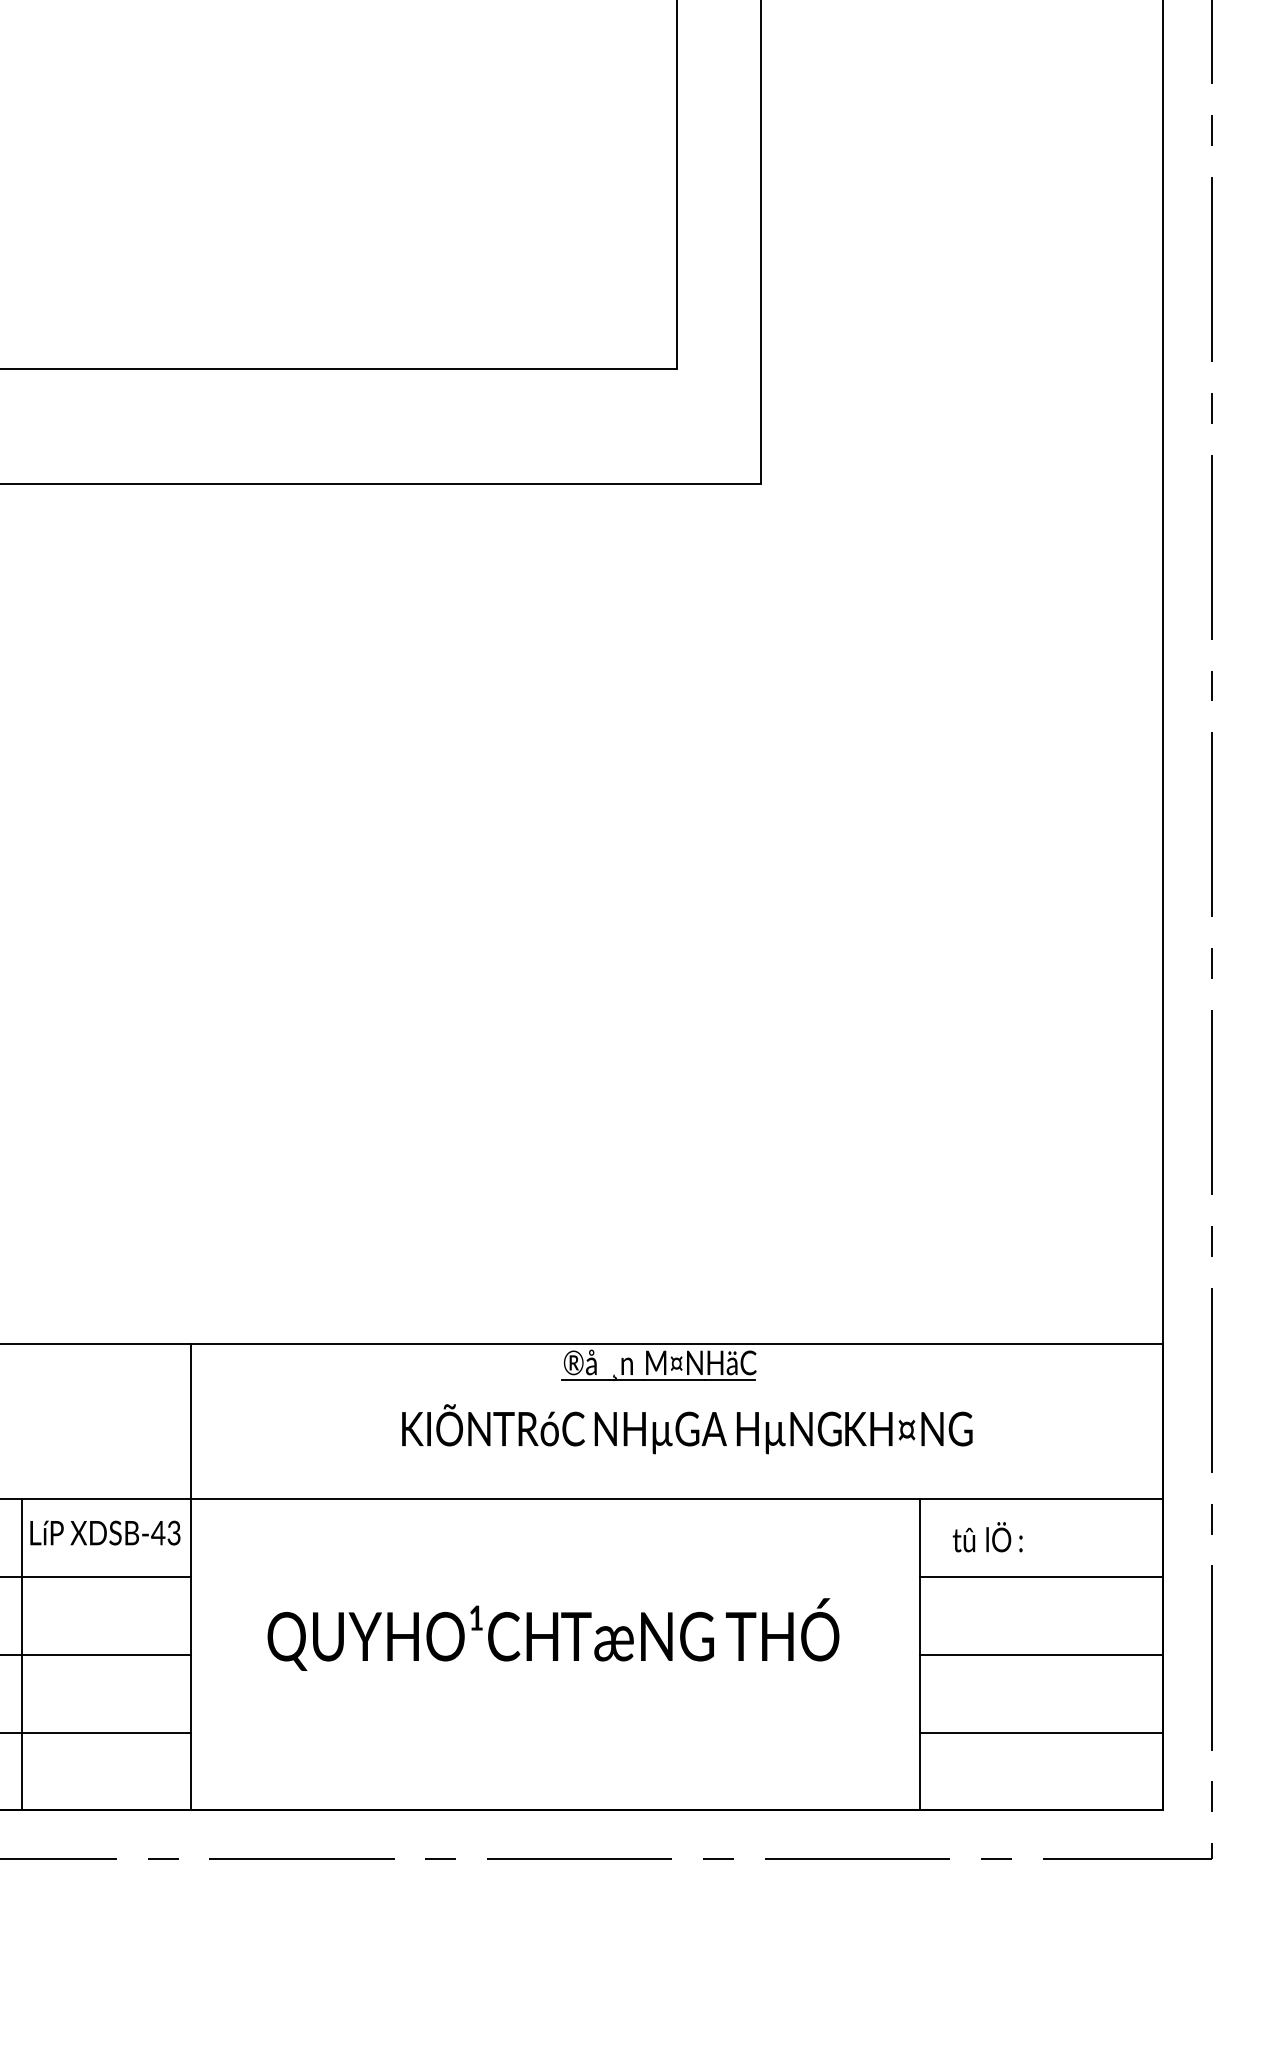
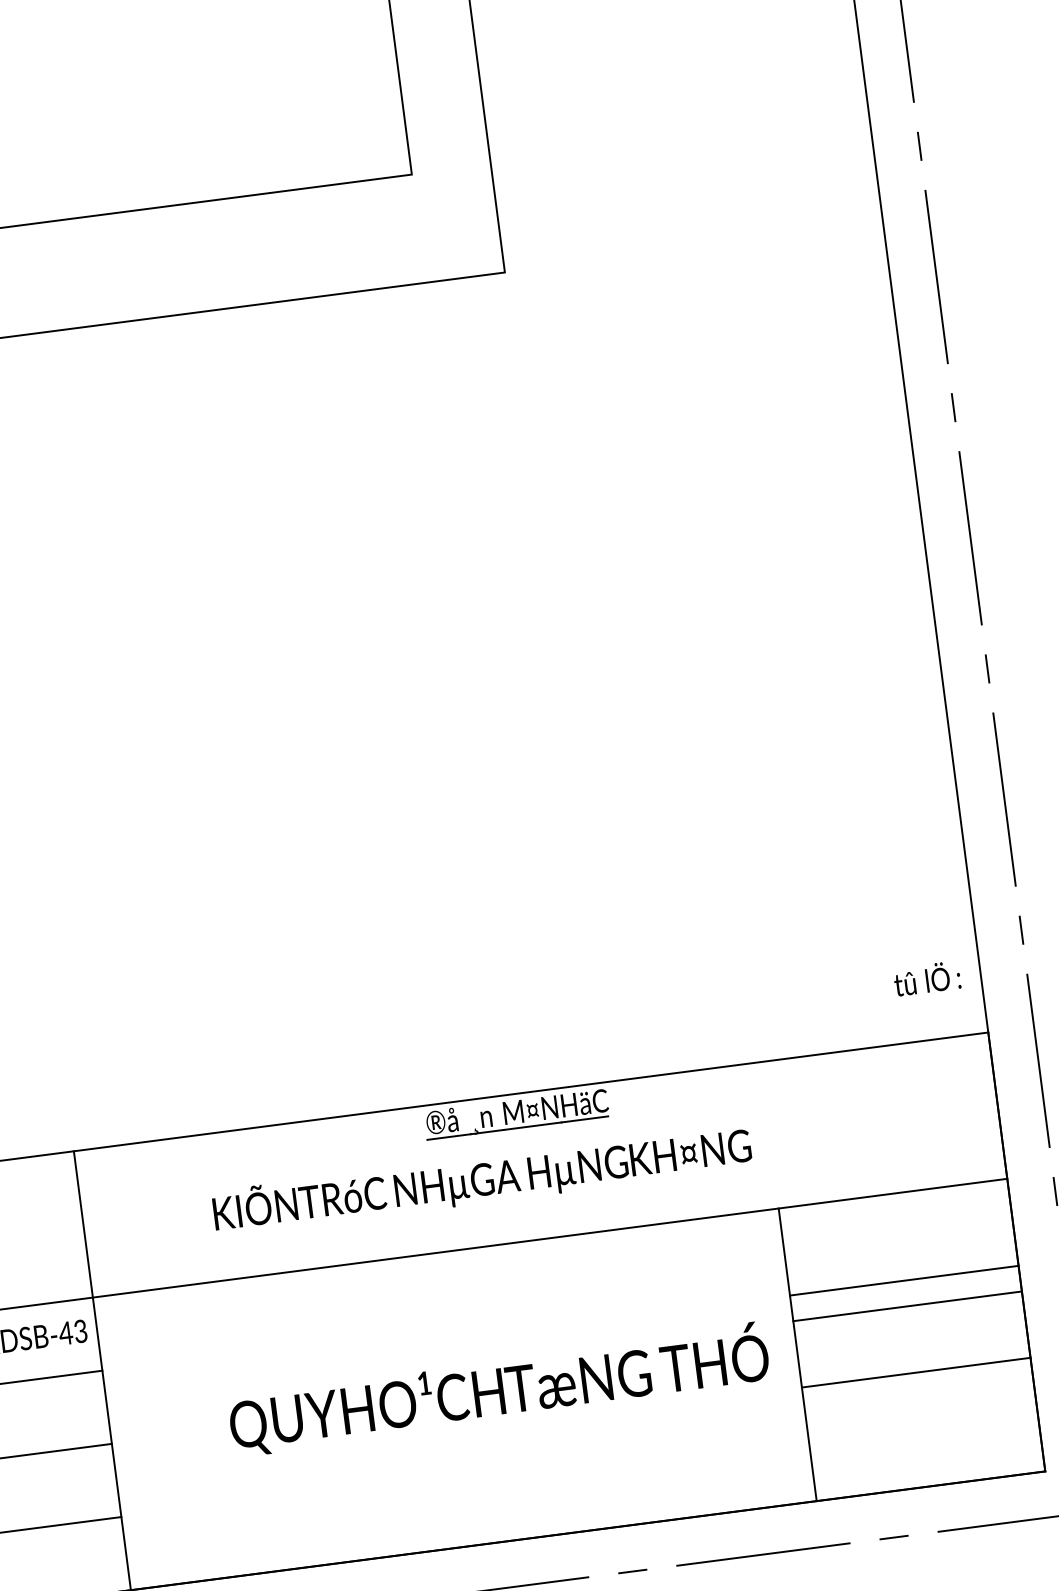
text: (687, 1429) -> (482, 1180), moved
text: (987, 1537) -> (926, 978), moved
line: (1041, 1577) -> (907, 1306), moved
text: (553, 1634) -> (499, 1389), moved
line: (1041, 1654) -> (903, 1280), moved
line: (1041, 1732) -> (915, 1372), moved

